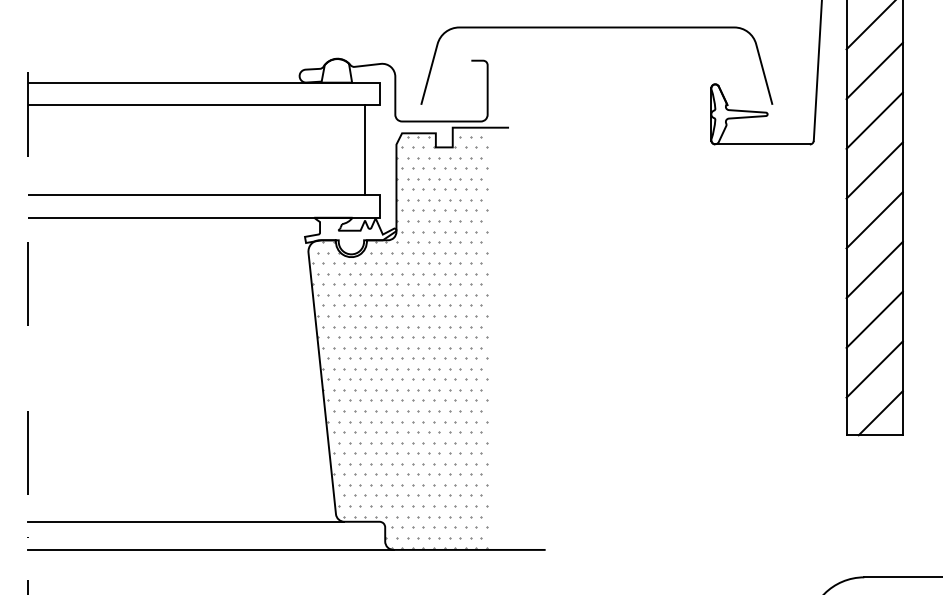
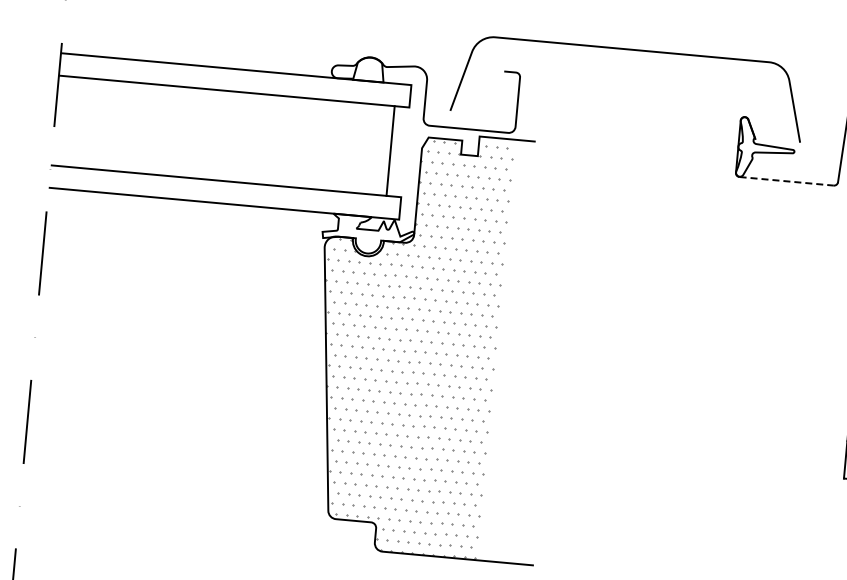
line: (763, 144) -> (787, 181), solid -> dashed
line: (186, 521) -> (178, 504), removed
line: (210, 549) -> (200, 534), removed

